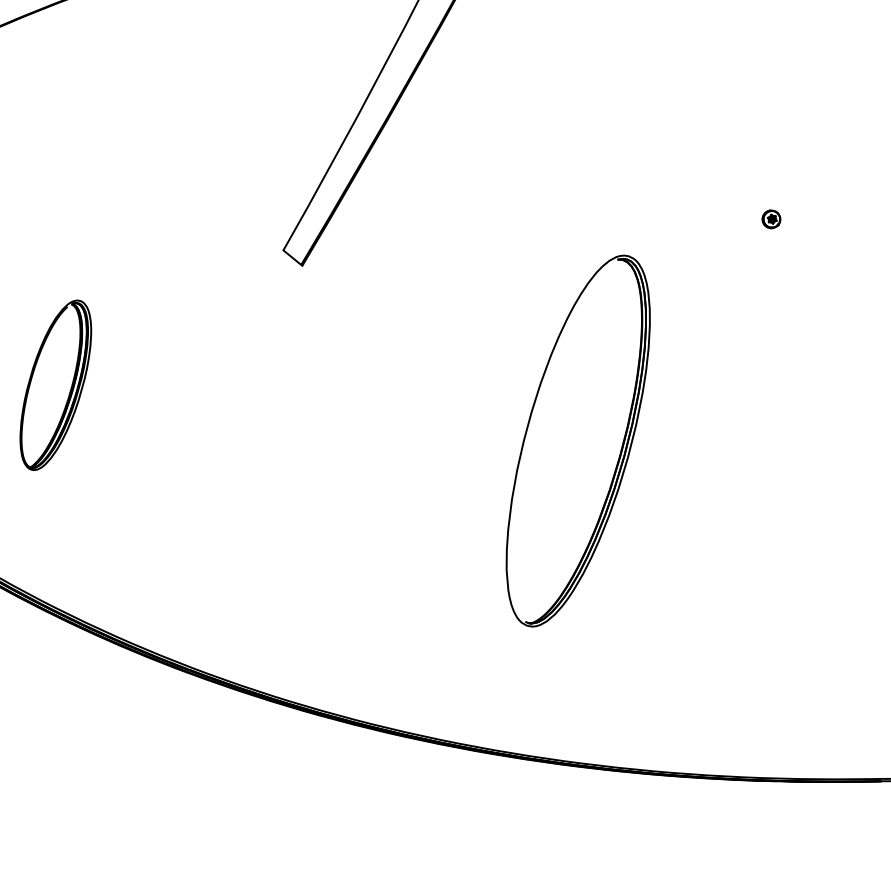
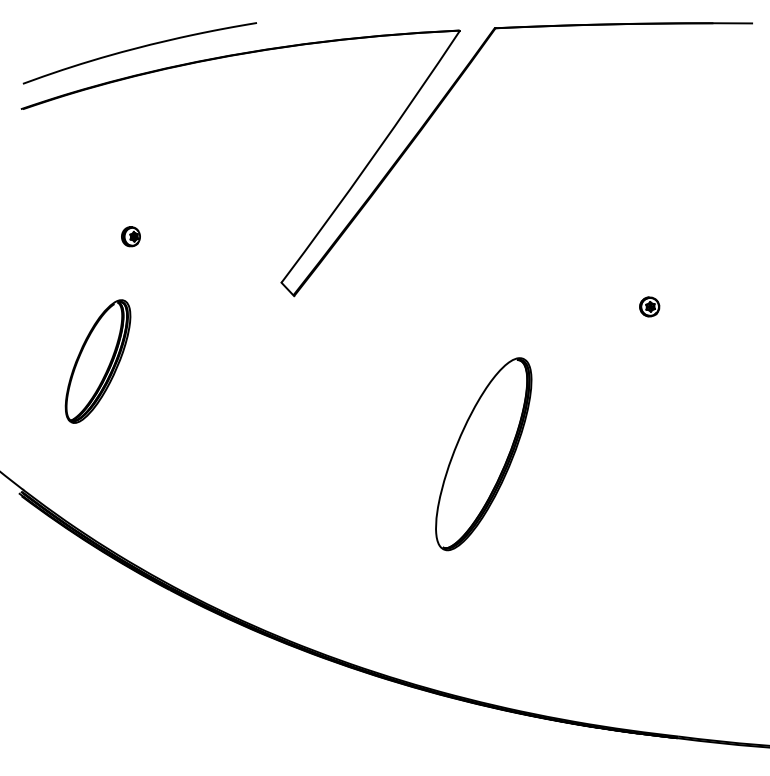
part: (77, 215) -> (130, 236), added
part: (771, 218) -> (649, 306), size x1.43
part: (578, 441) -> (483, 454), size x0.71

